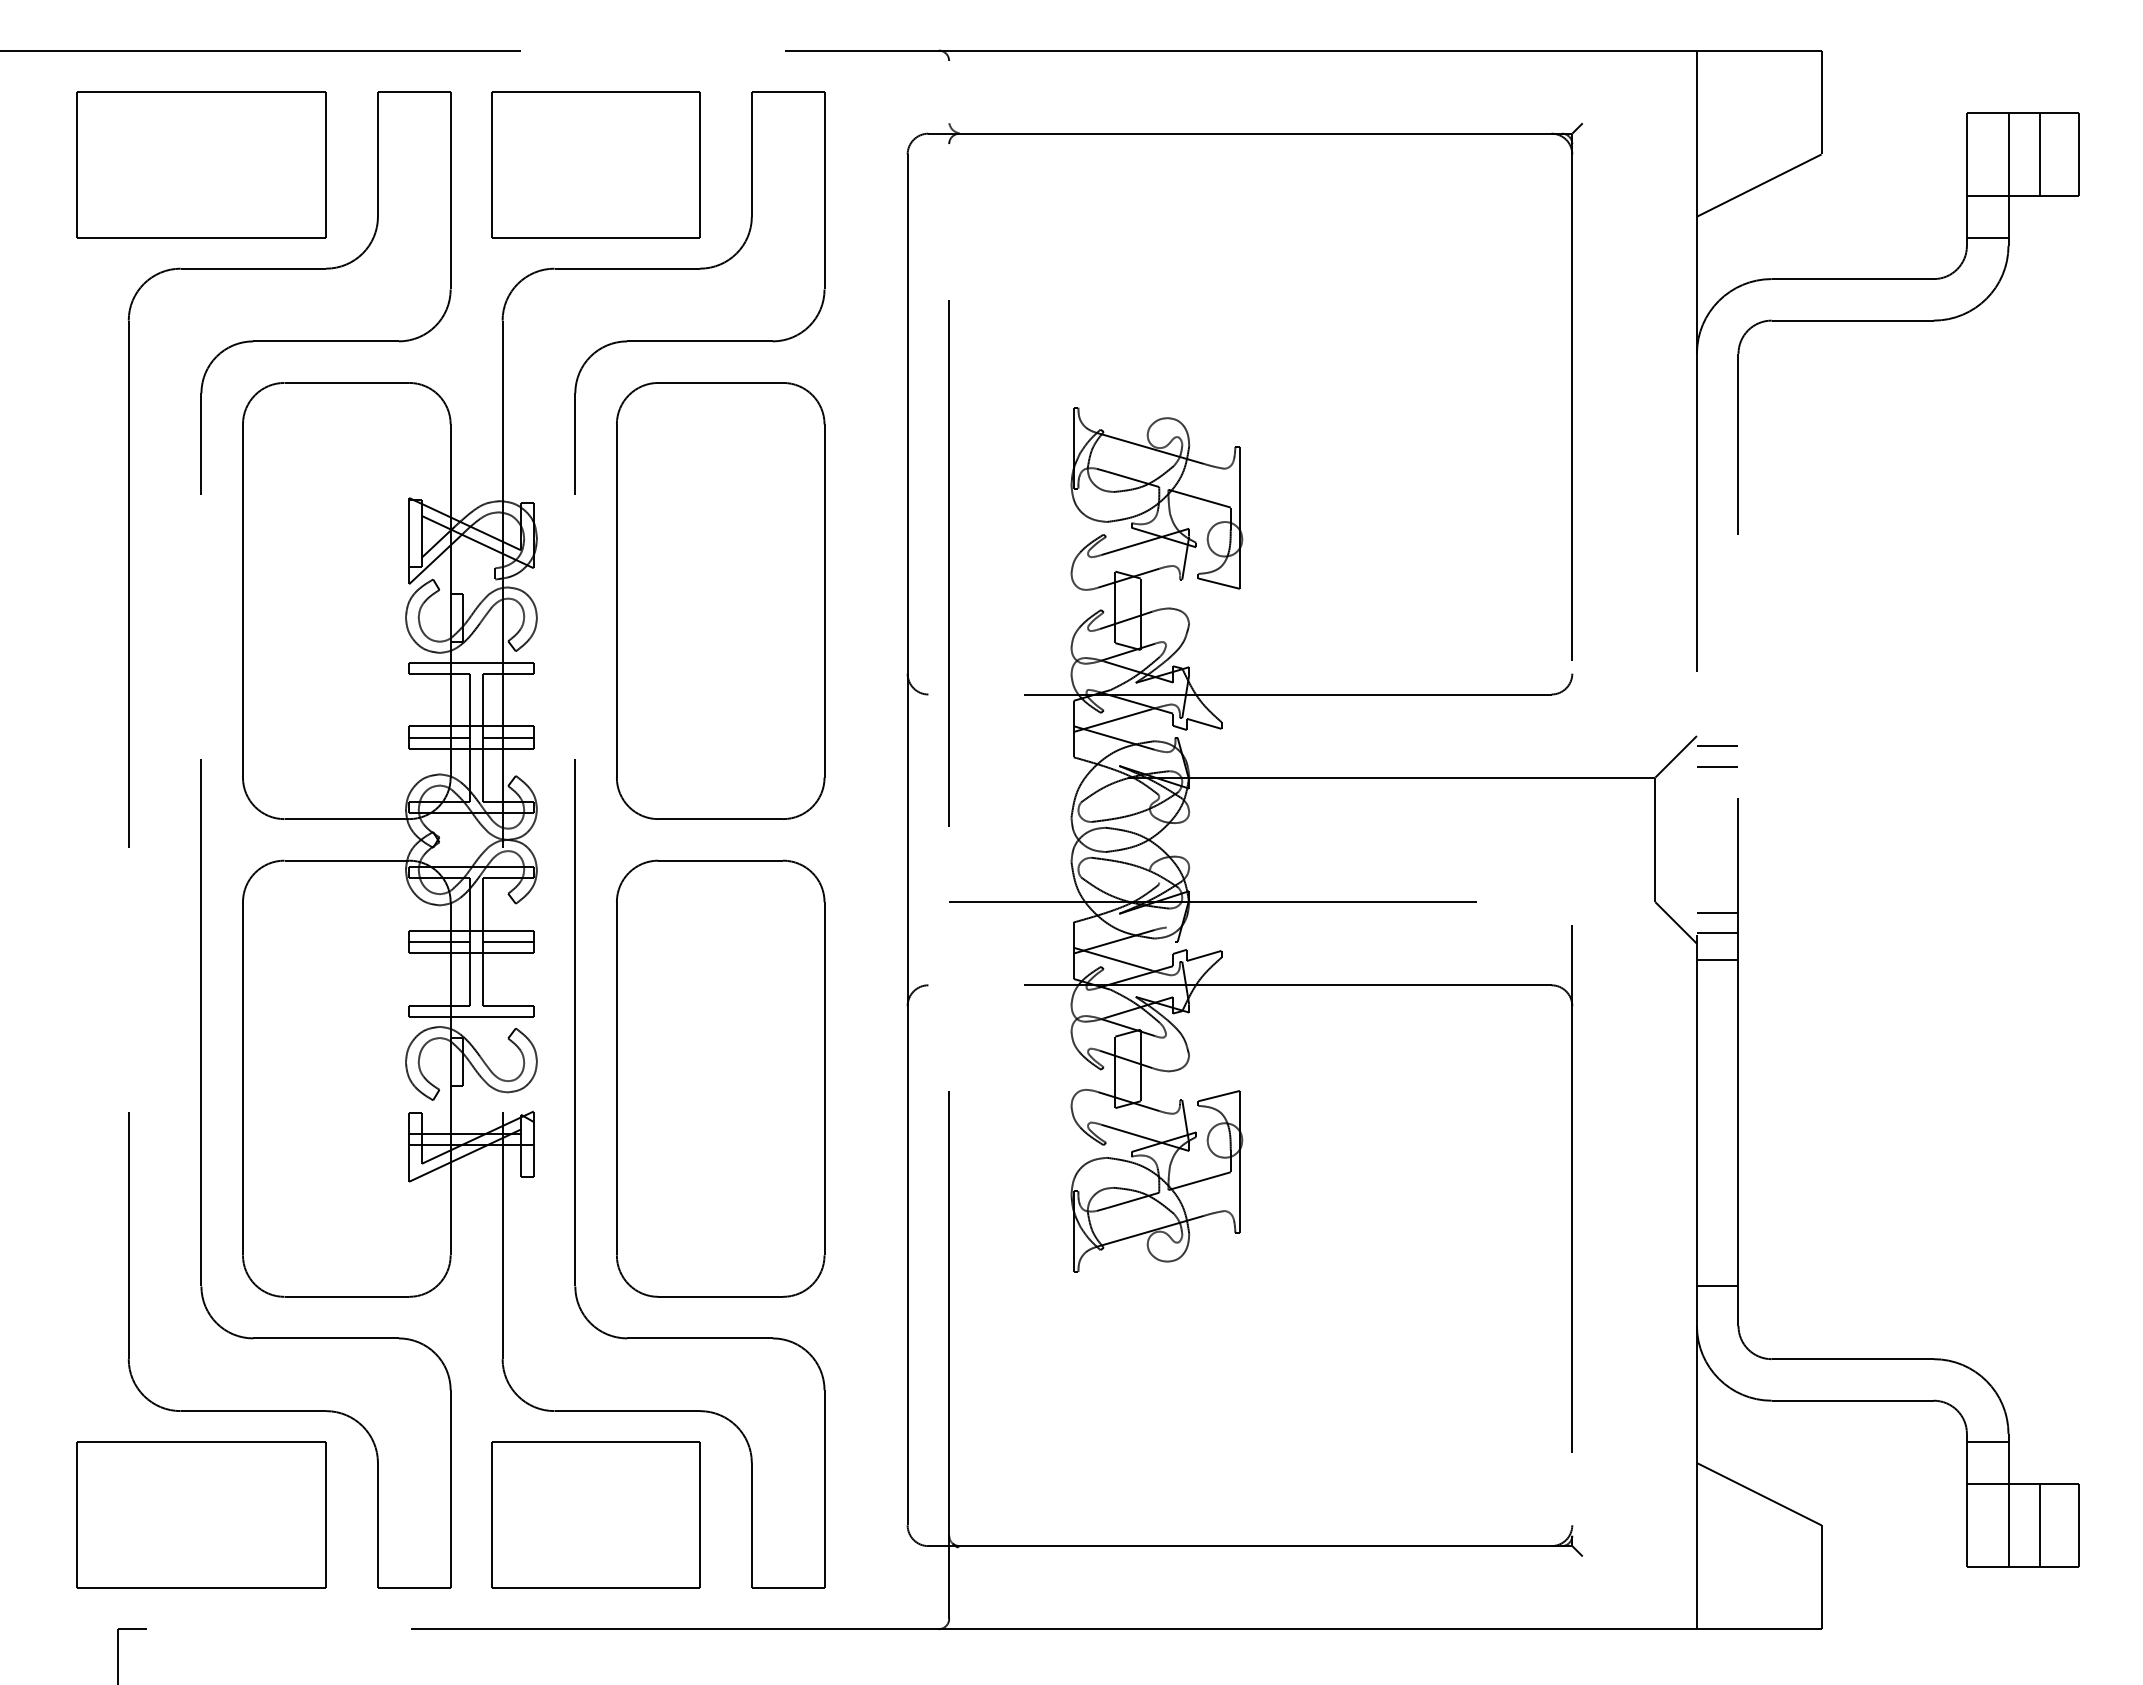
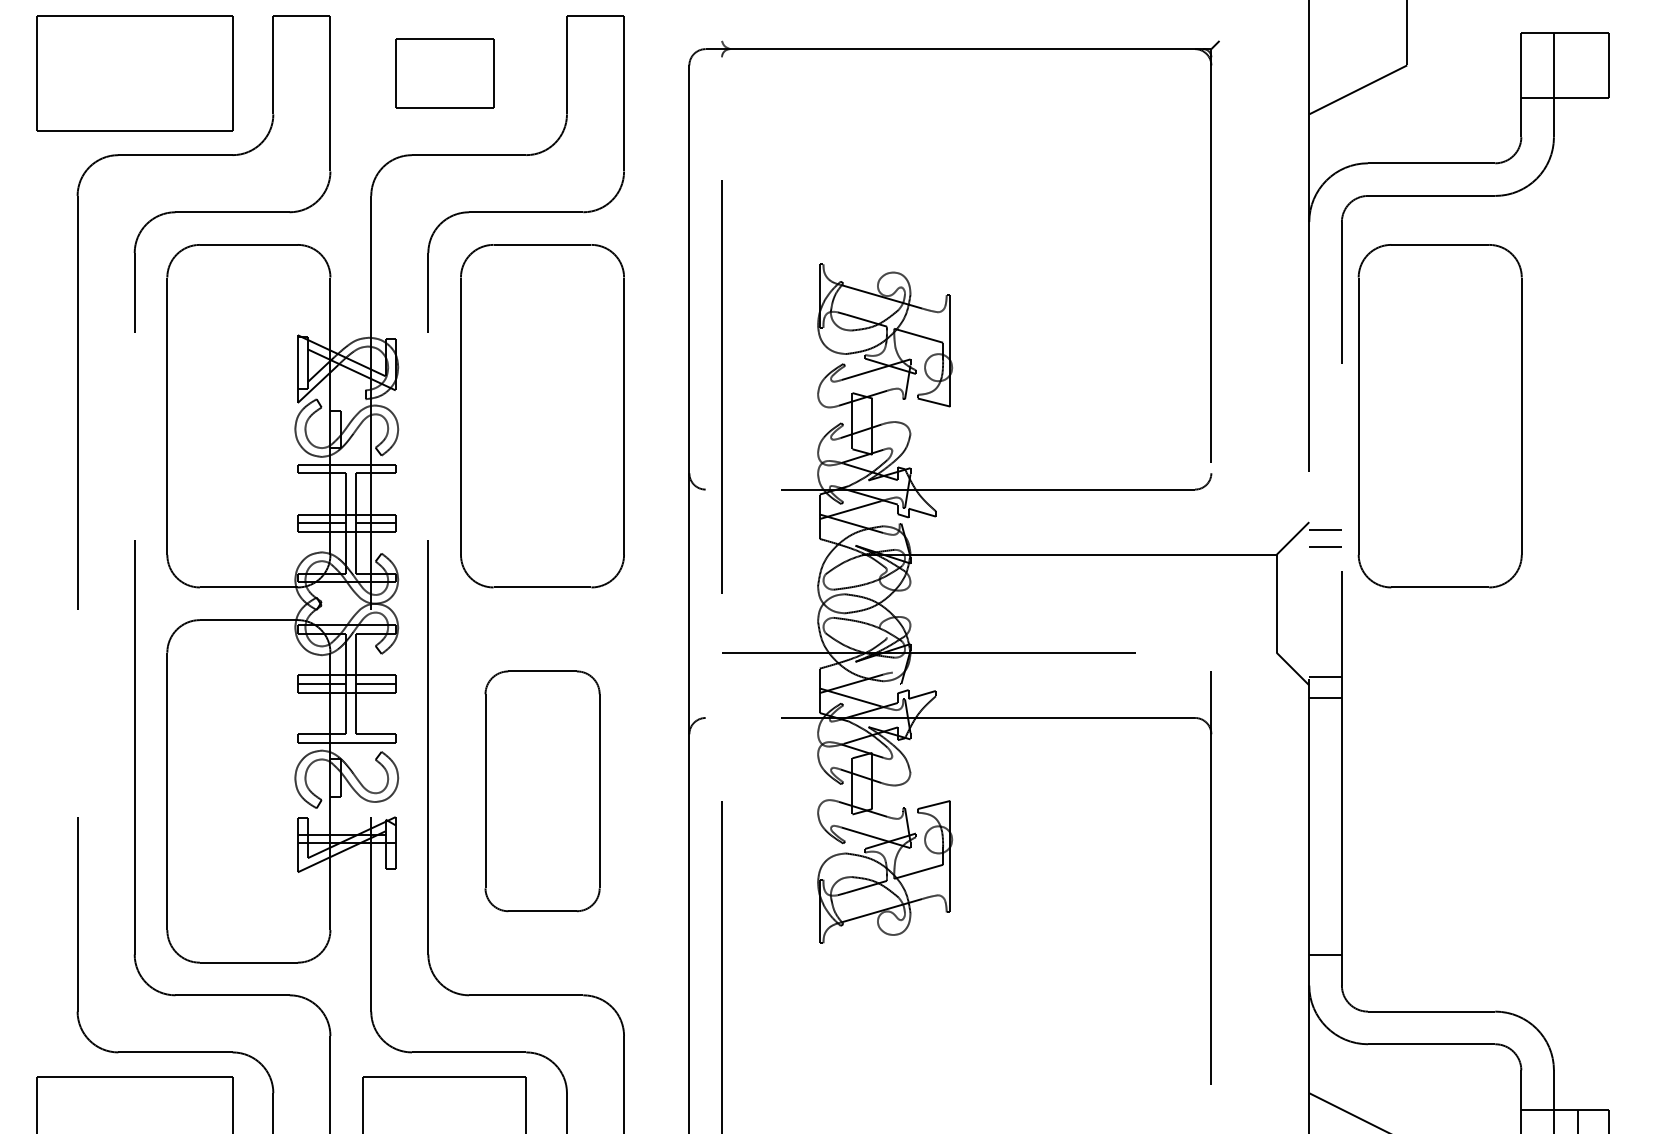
line: (2039, 154) -> (1578, 65), removed
part: (595, 164) -> (444, 73), size x0.6
line: (1987, 237) -> (1537, 130), removed
part: (1863, 600) -> (1440, 415), added
line: (1717, 912) -> (1325, 660), removed
part: (720, 1078) -> (542, 791), size x0.7
line: (1987, 1442) -> (1537, 1077), removed

